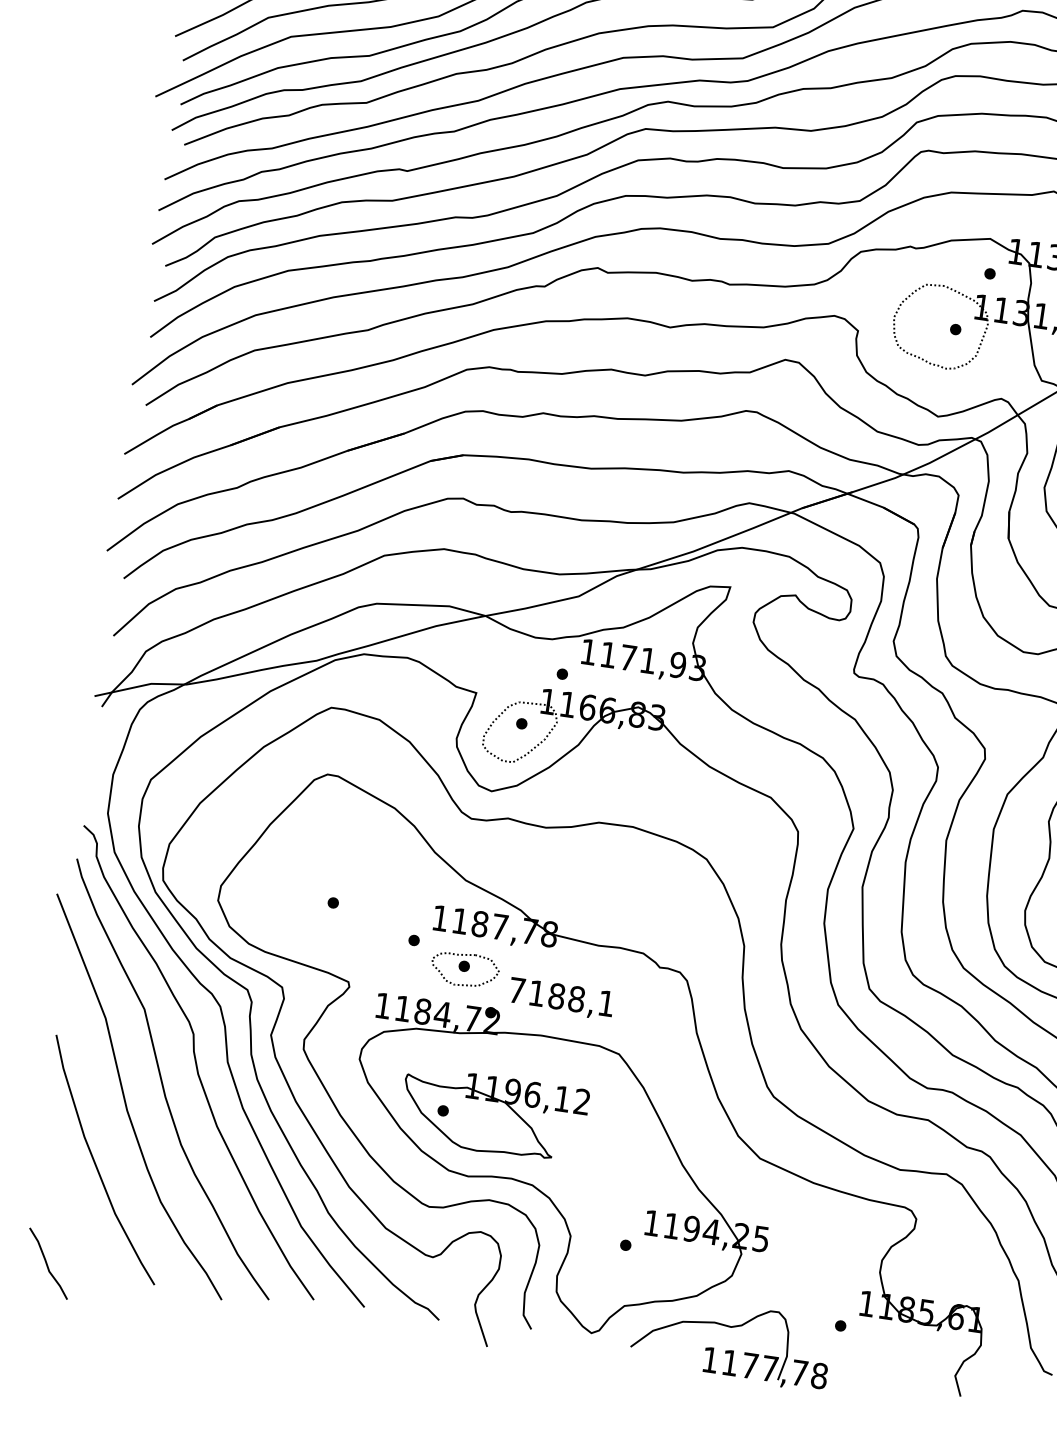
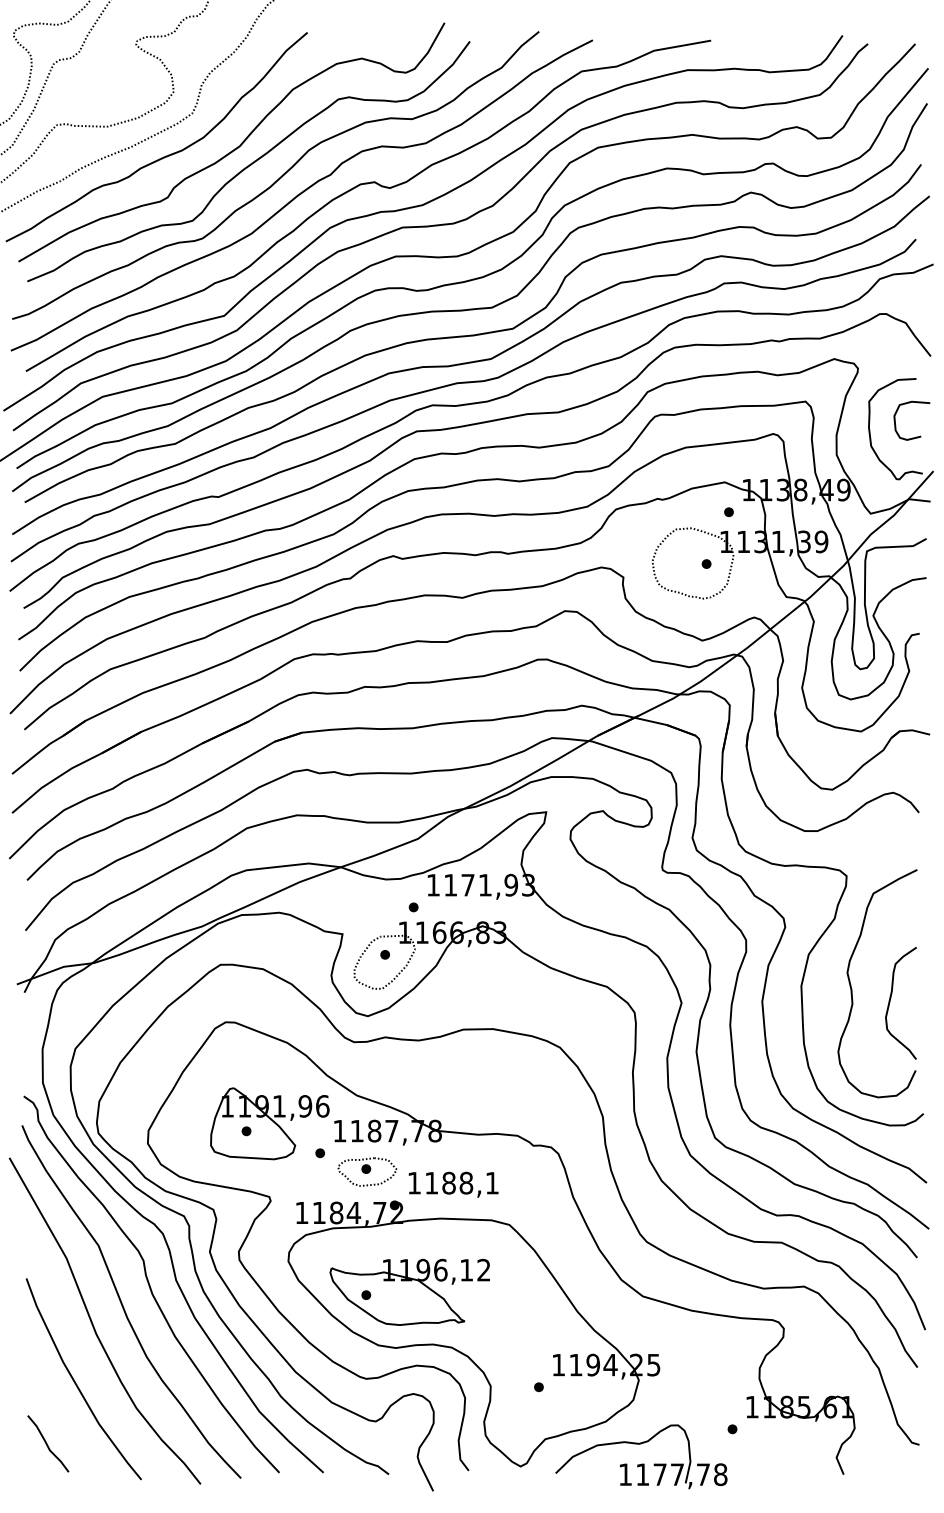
part: (360, 897) -> (269, 1123), added
text: (517, 990) -> (414, 1183), 7188,1 -> 1188,1
curve: (47, 1263) -> (47, 1443), moved

